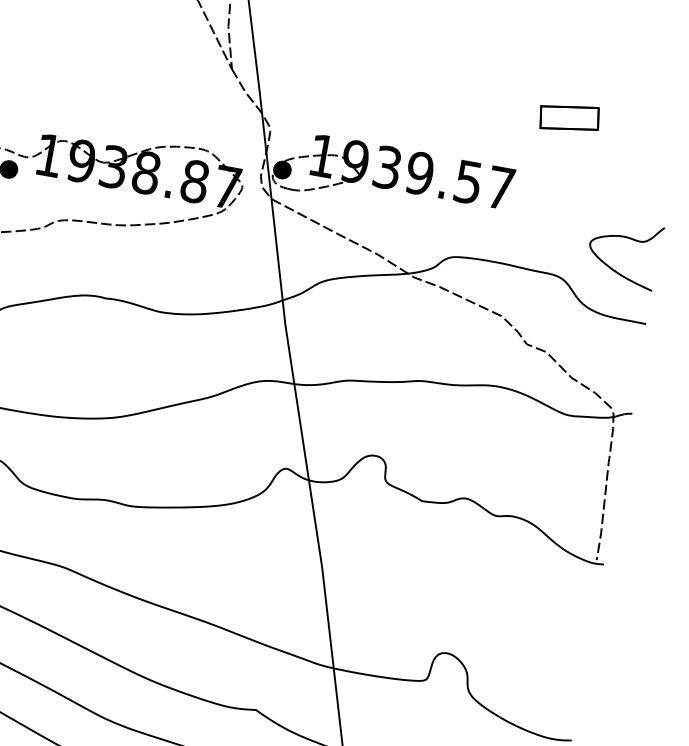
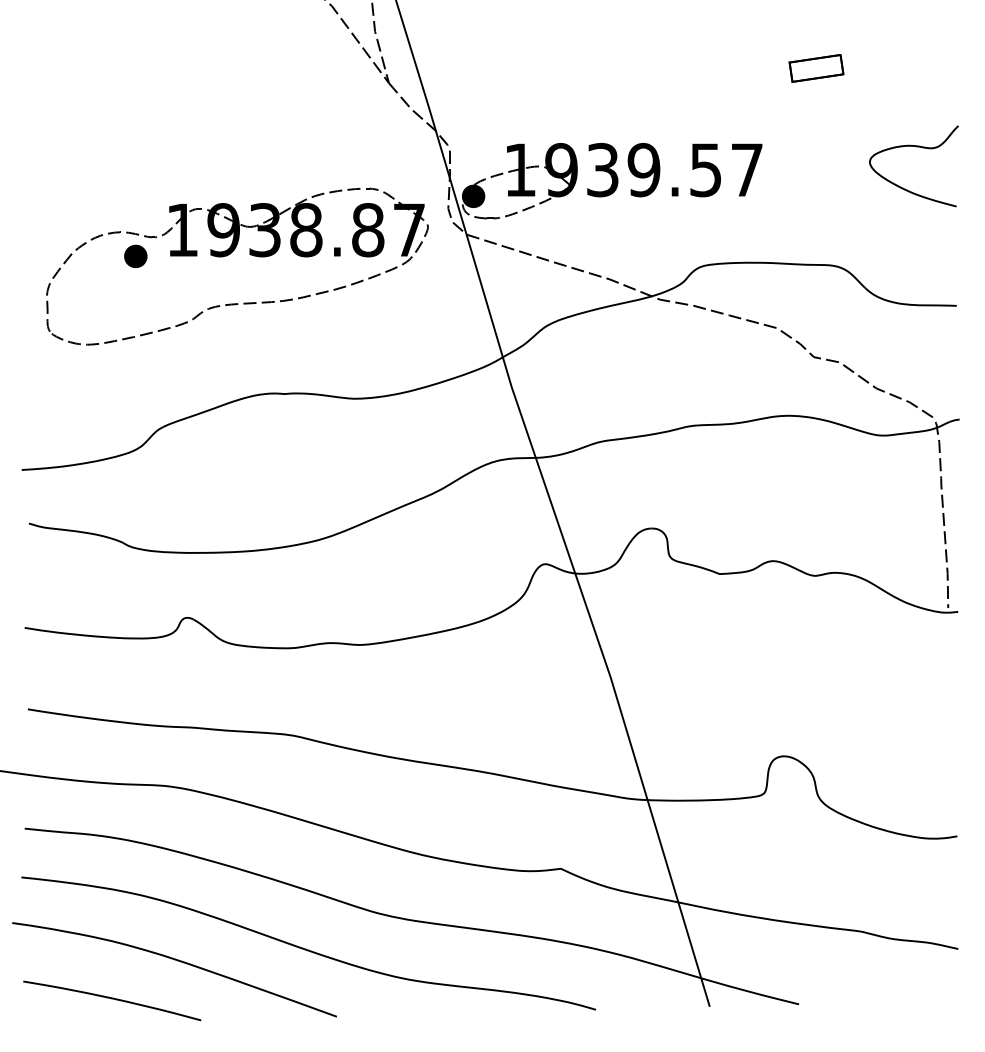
part: (569, 118) -> (816, 68), size x0.71
curve: (628, 238) -> (916, 147), moved

